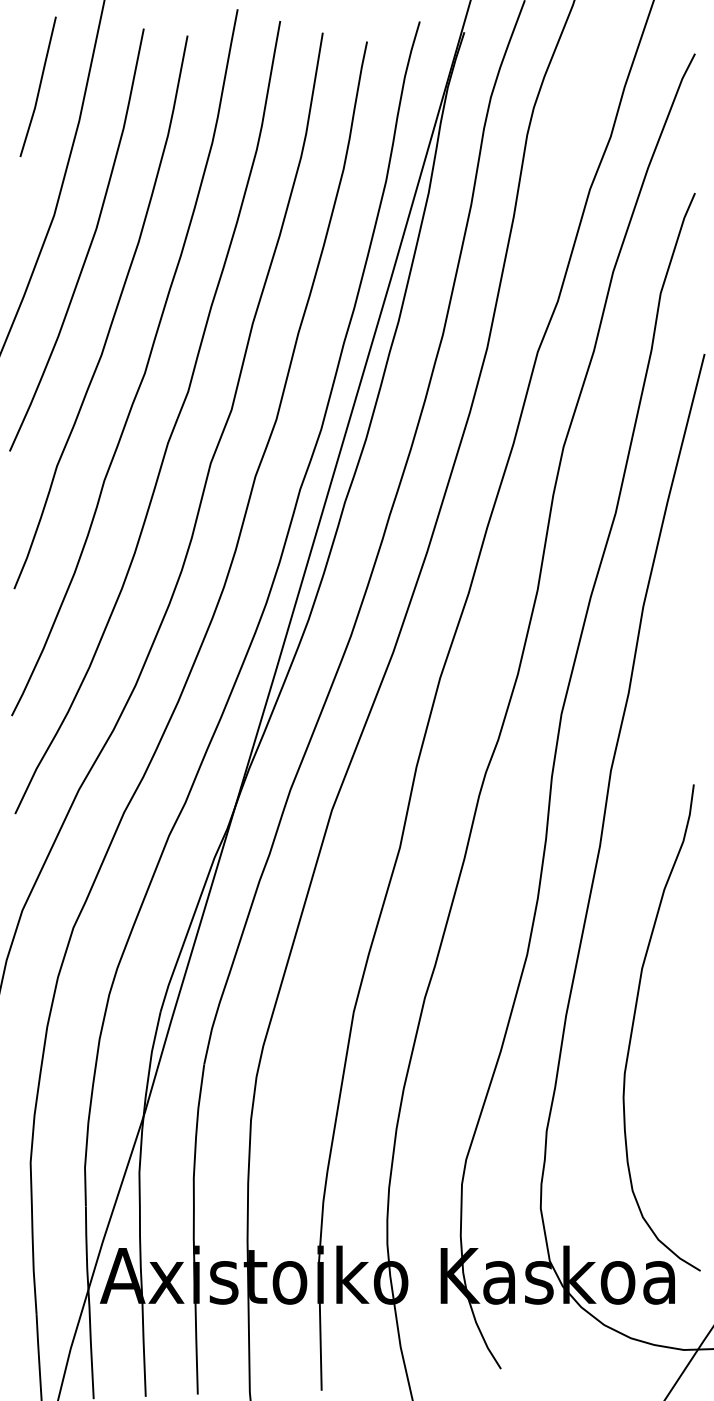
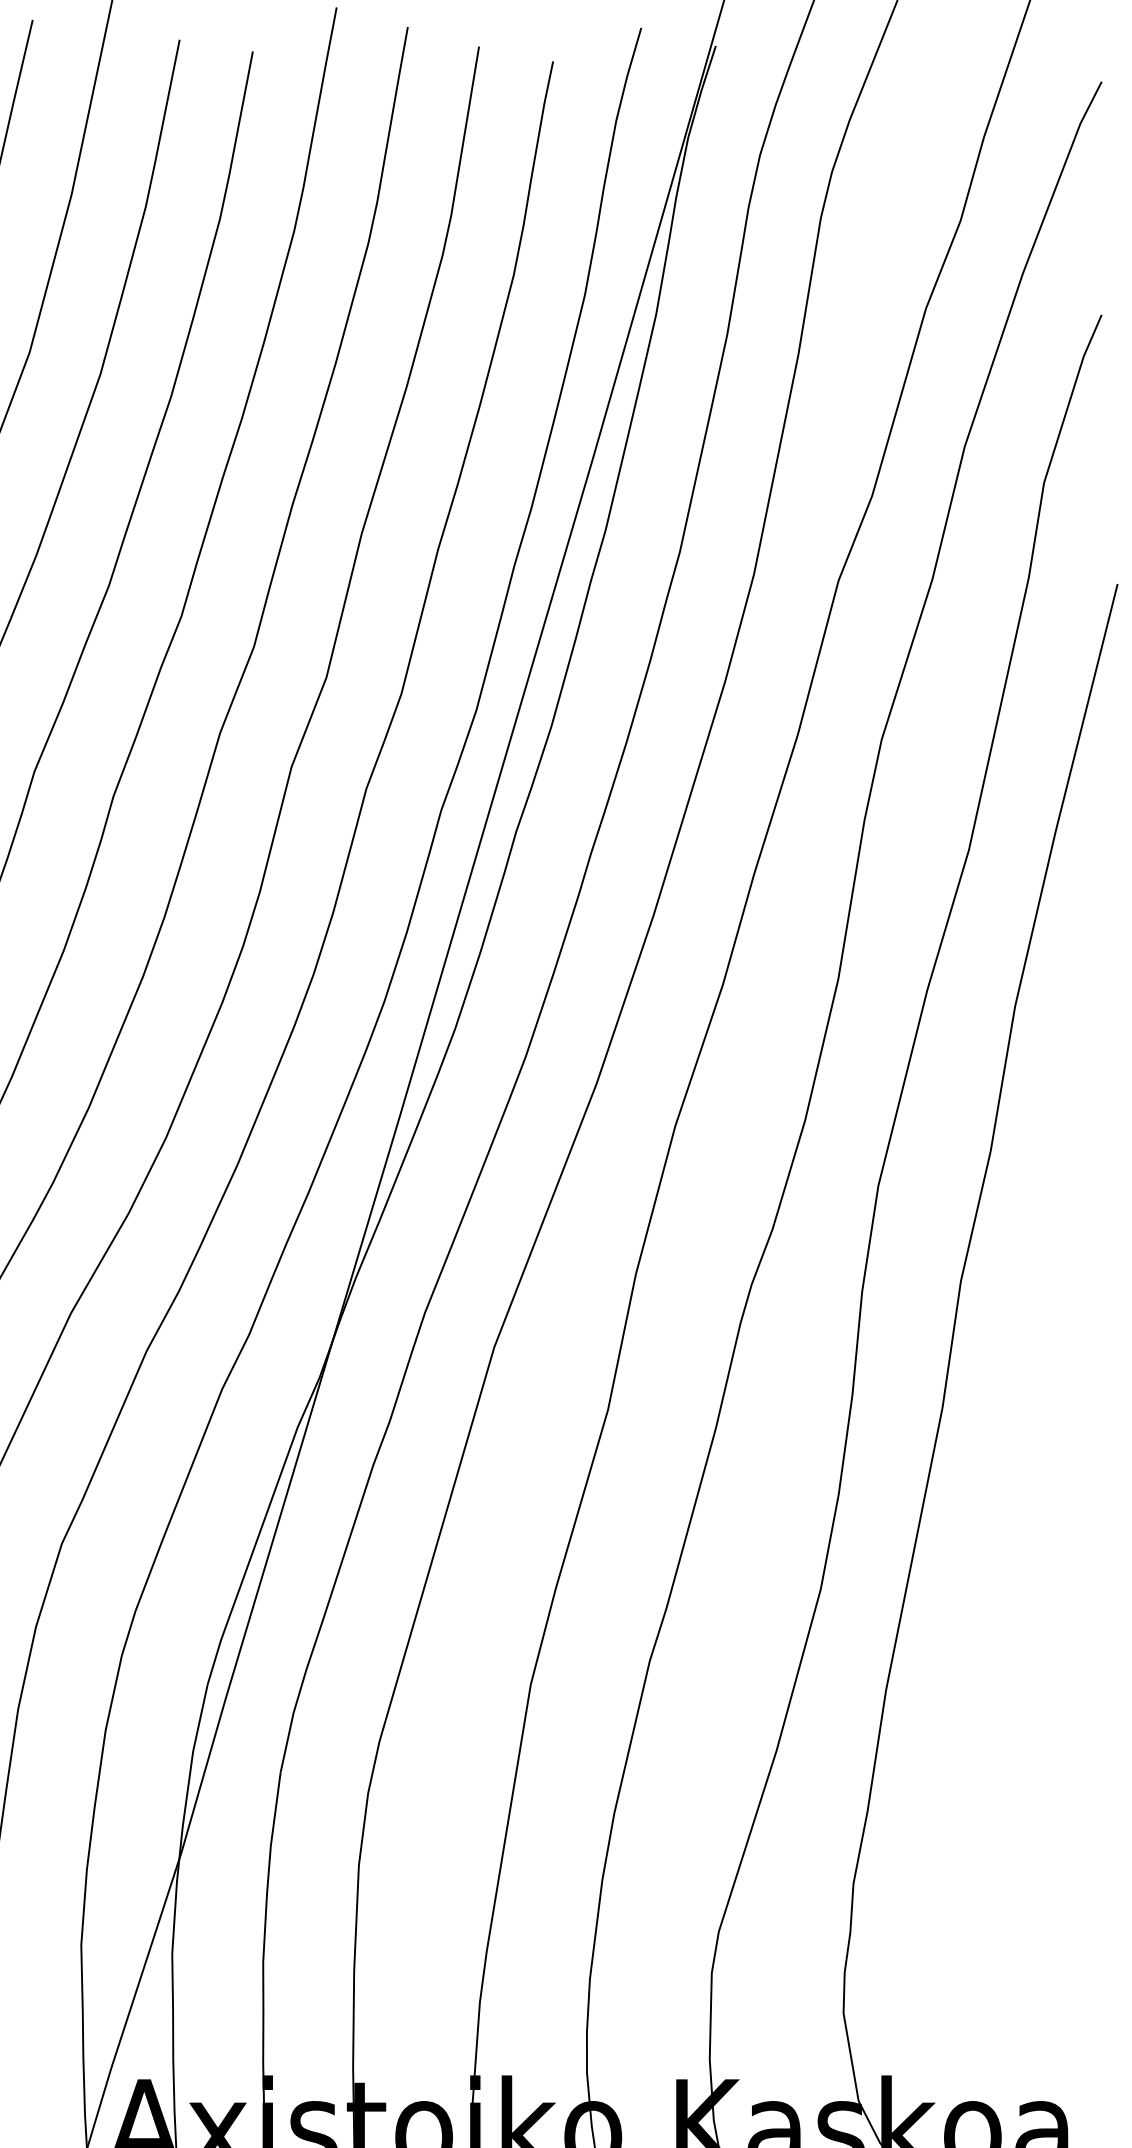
curve: (634, 1022) -> (1000, 1702), removed

